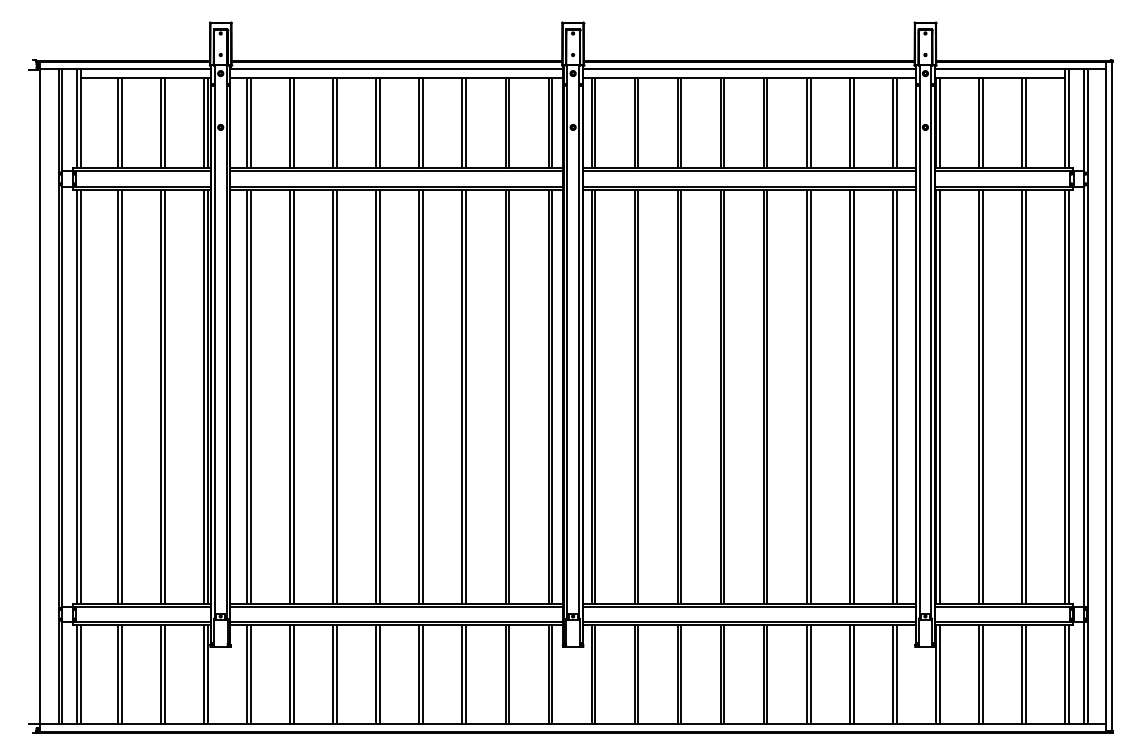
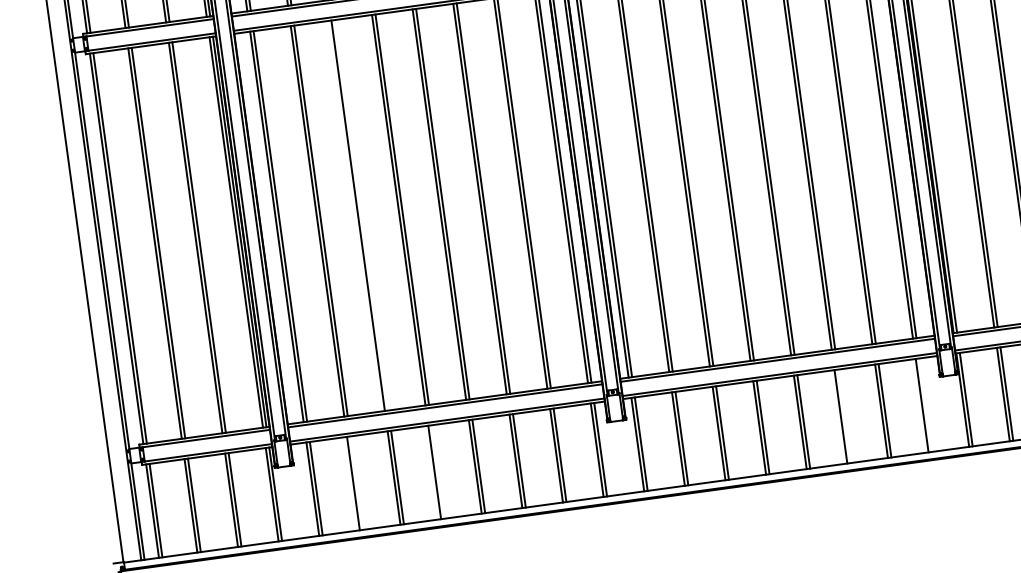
line: (336, 396) -> (361, 215), removed
line: (293, 674) -> (356, 483), removed
line: (380, 674) -> (438, 471), removed
line: (810, 674) -> (844, 416), removed
line: (896, 674) -> (925, 405), removed

